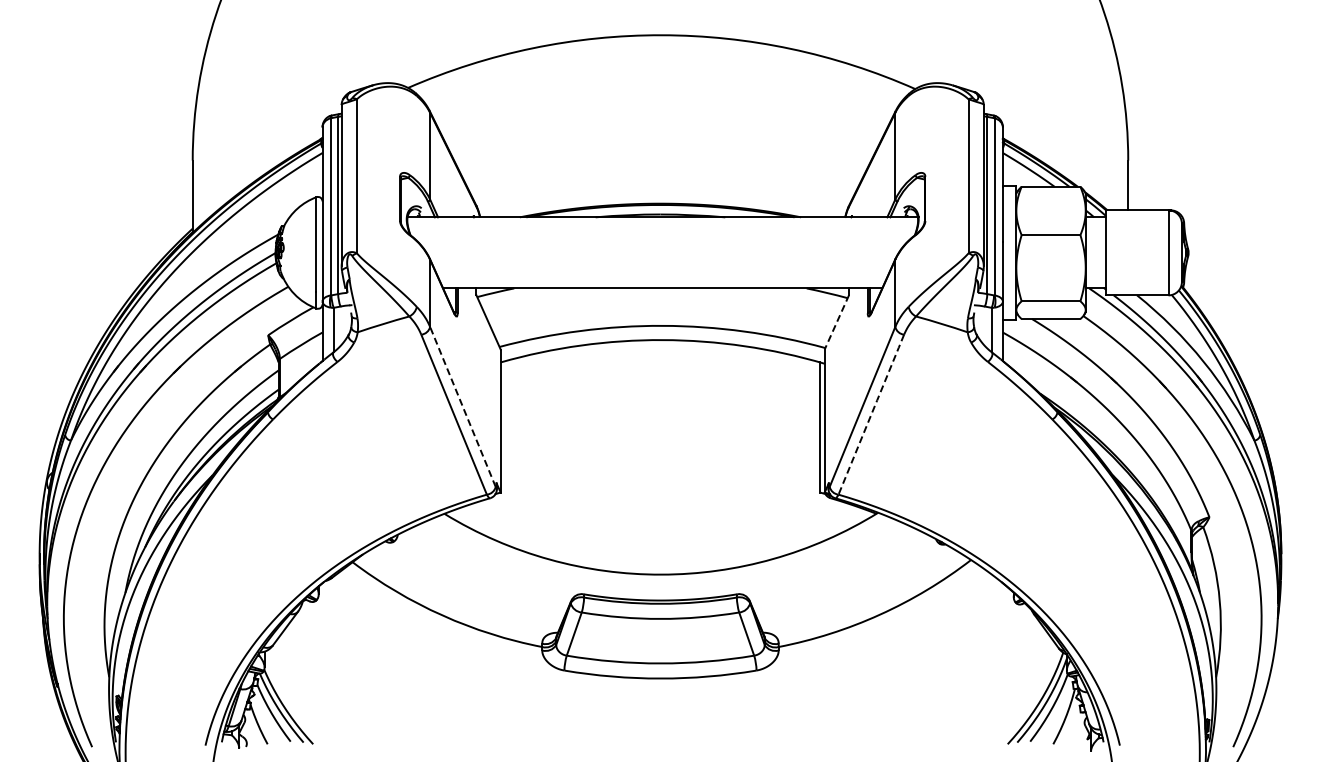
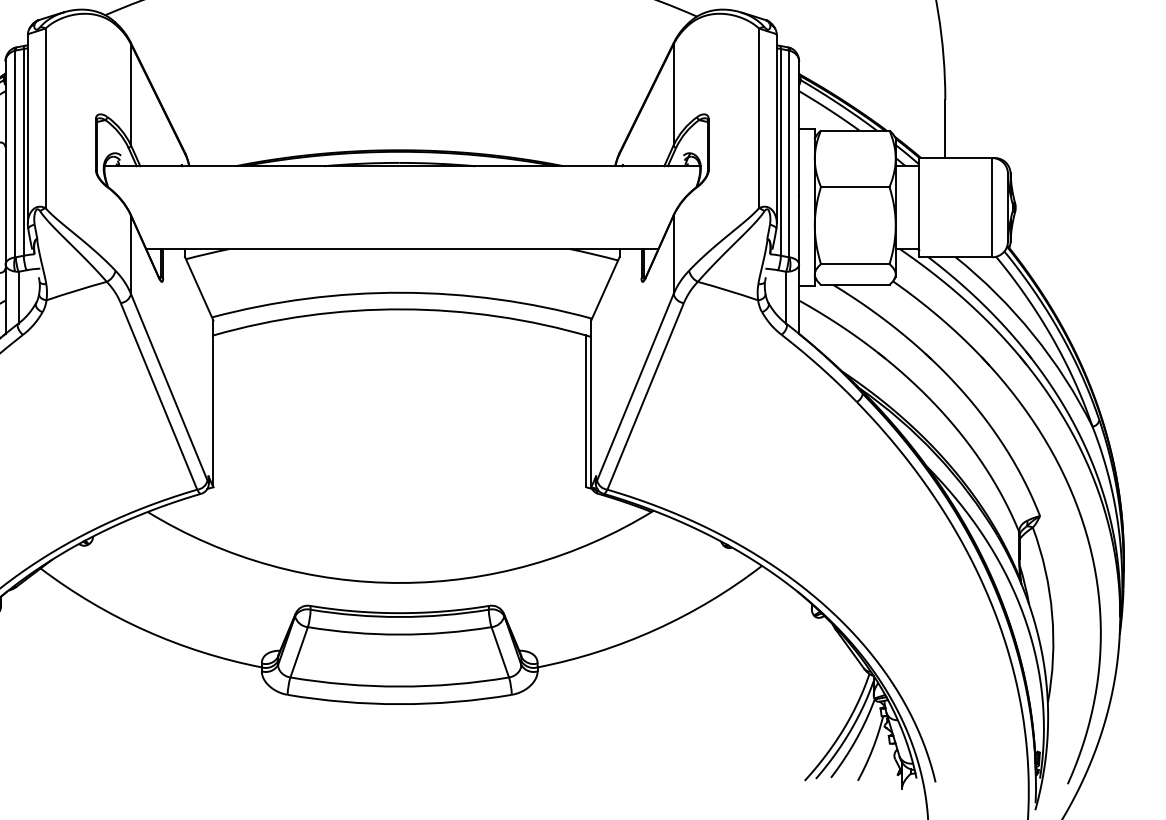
line: (836, 322) -> (605, 288), dashed -> solid
line: (462, 406) -> (168, 386), dashed -> solid
line: (871, 413) -> (645, 395), dashed -> solid

